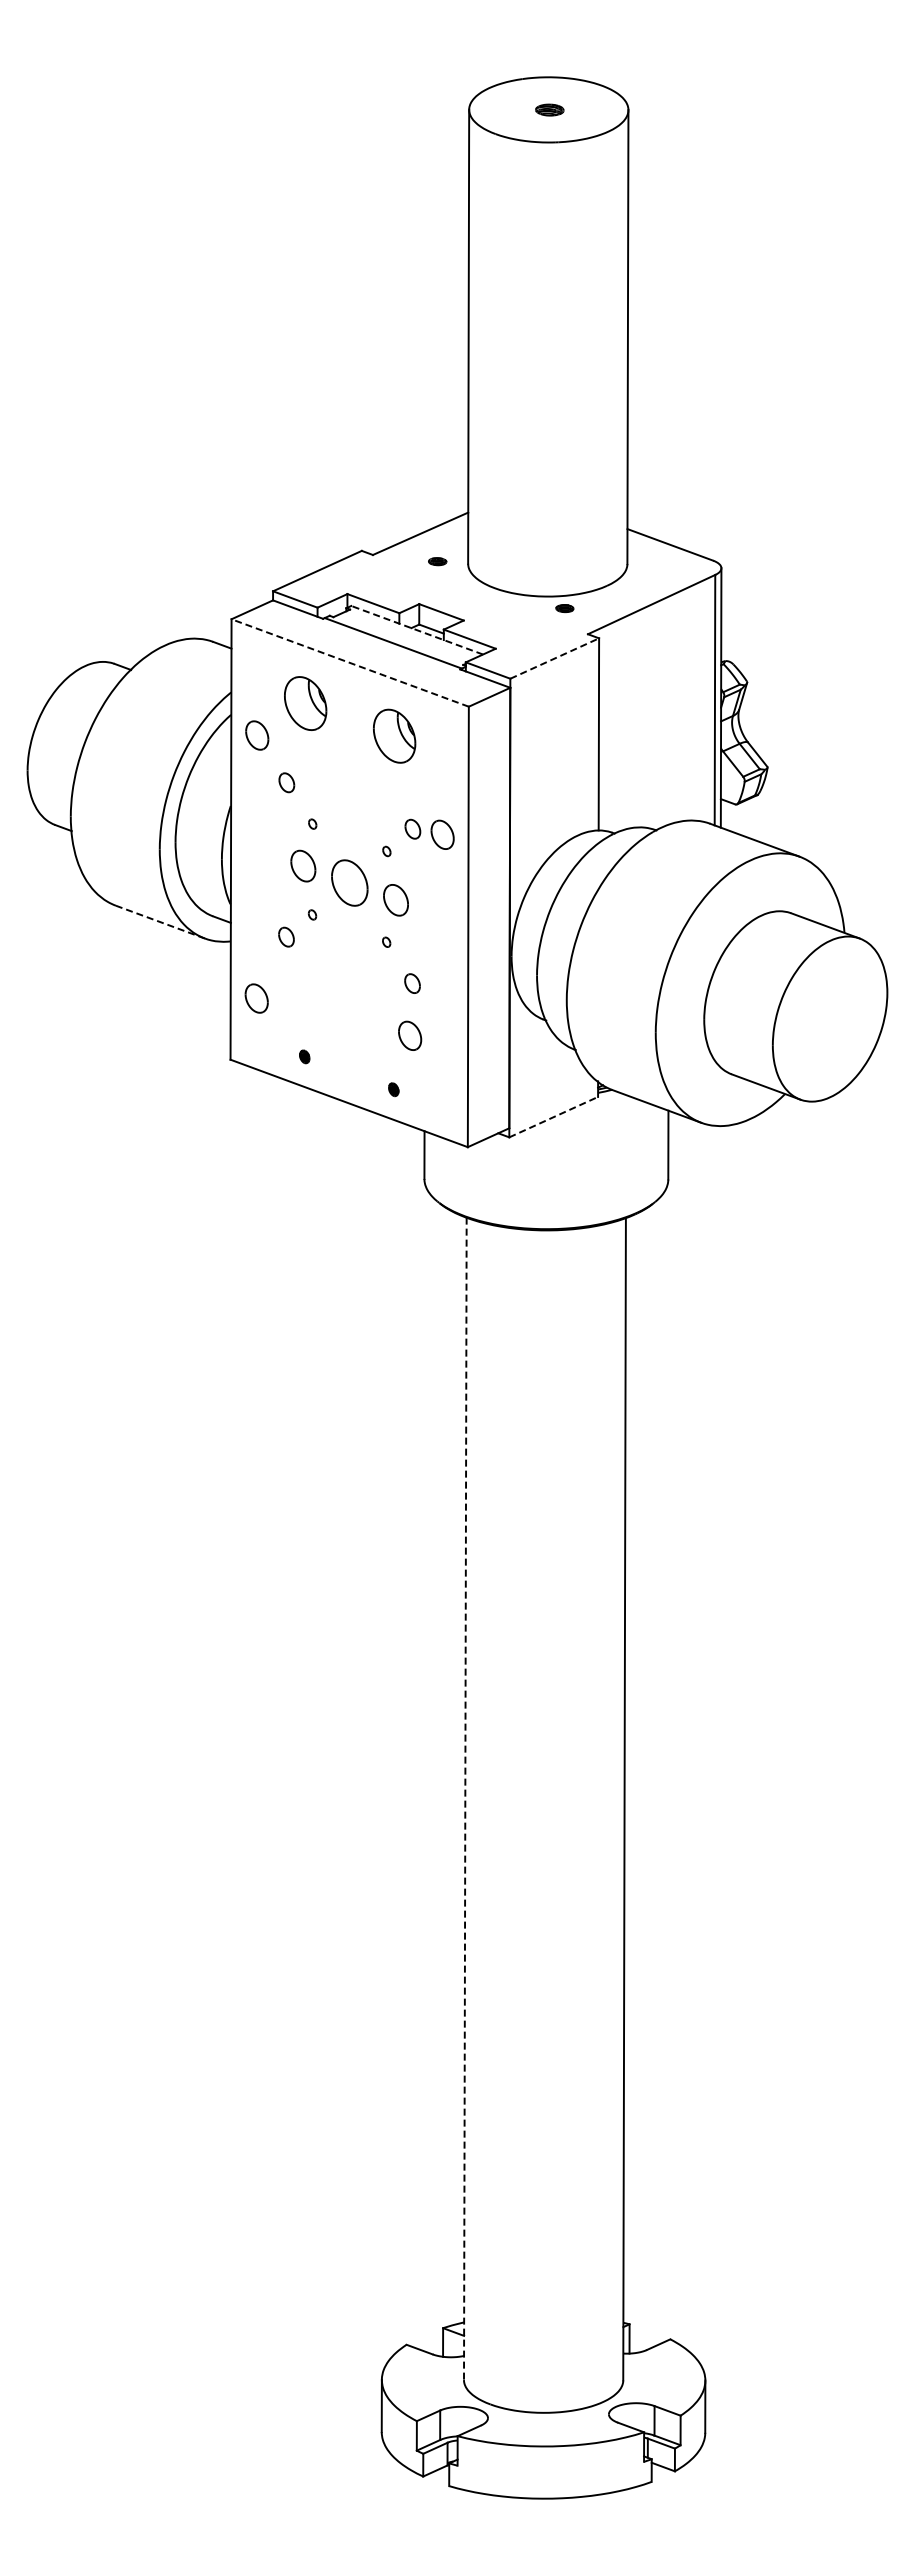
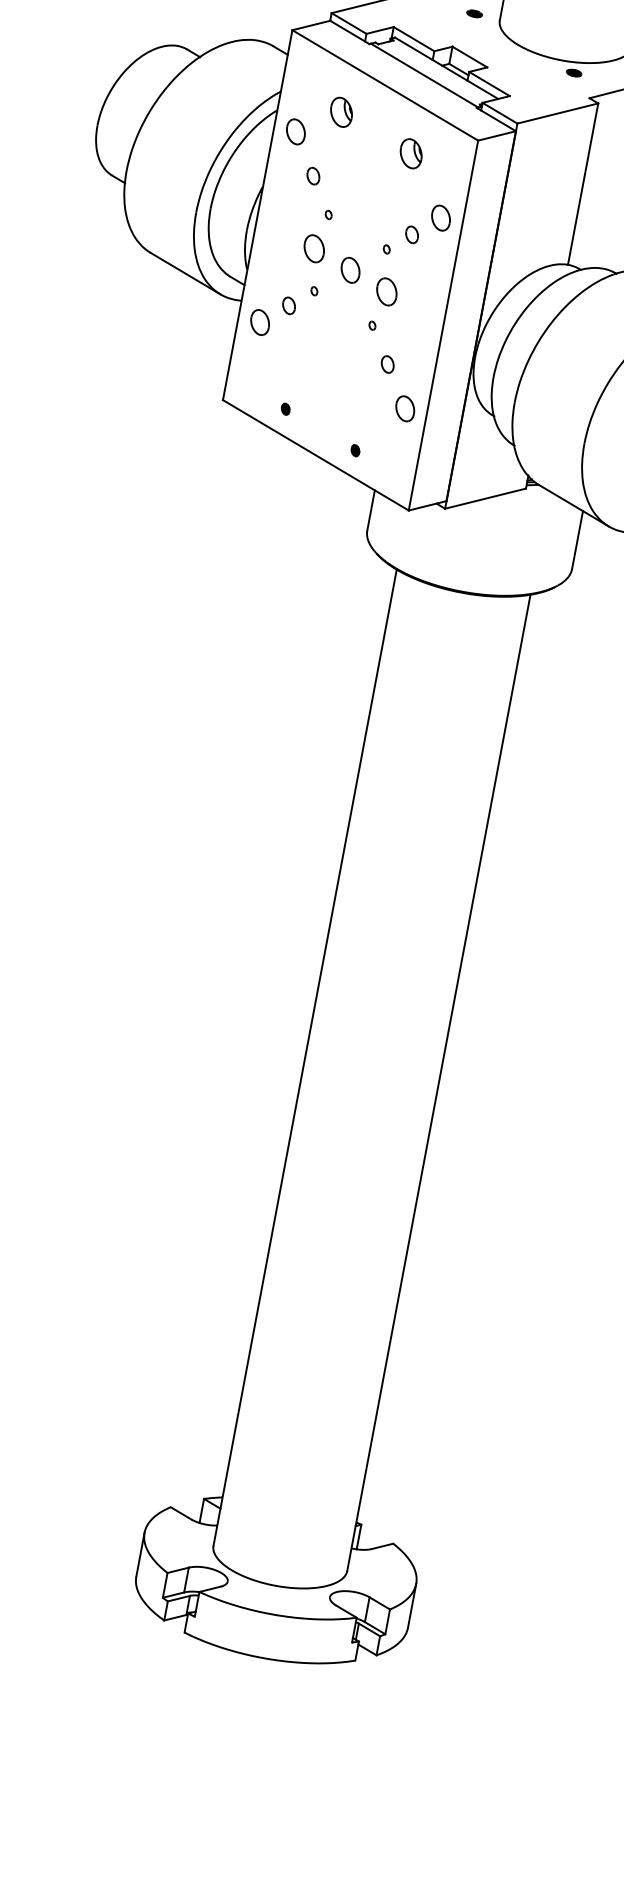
line: (416, 630) -> (446, 68), dashed -> solid
line: (554, 658) -> (557, 113), dashed -> solid
line: (349, 662) -> (384, 84), dashed -> solid
part: (305, 702) -> (341, 111), size x0.62
part: (394, 735) -> (411, 153), size x0.62
part: (442, 834) -> (440, 217), moved
part: (349, 883) -> (350, 270), size x0.62
line: (160, 921) -> (185, 273), dashed -> solid
part: (256, 998) -> (259, 322), moved
part: (410, 1035) -> (405, 408), moved
line: (553, 1117) -> (485, 498), dashed -> solid
line: (465, 1799) -> (305, 1058), dashed -> solid

